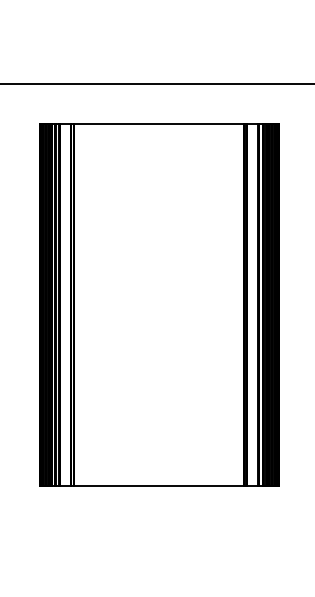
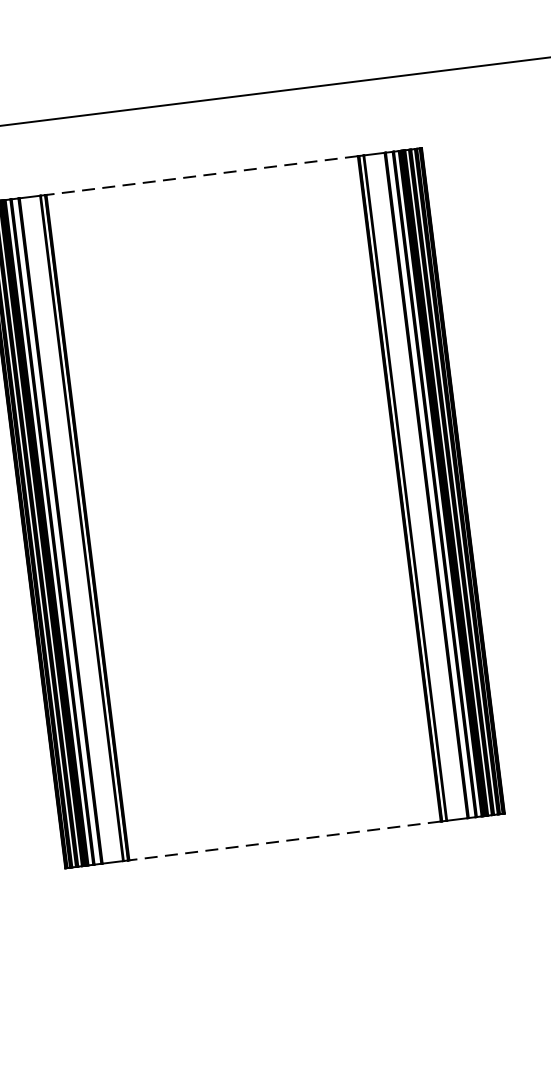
line: (159, 123) -> (202, 174), solid -> dashed
line: (159, 485) -> (285, 840), solid -> dashed

